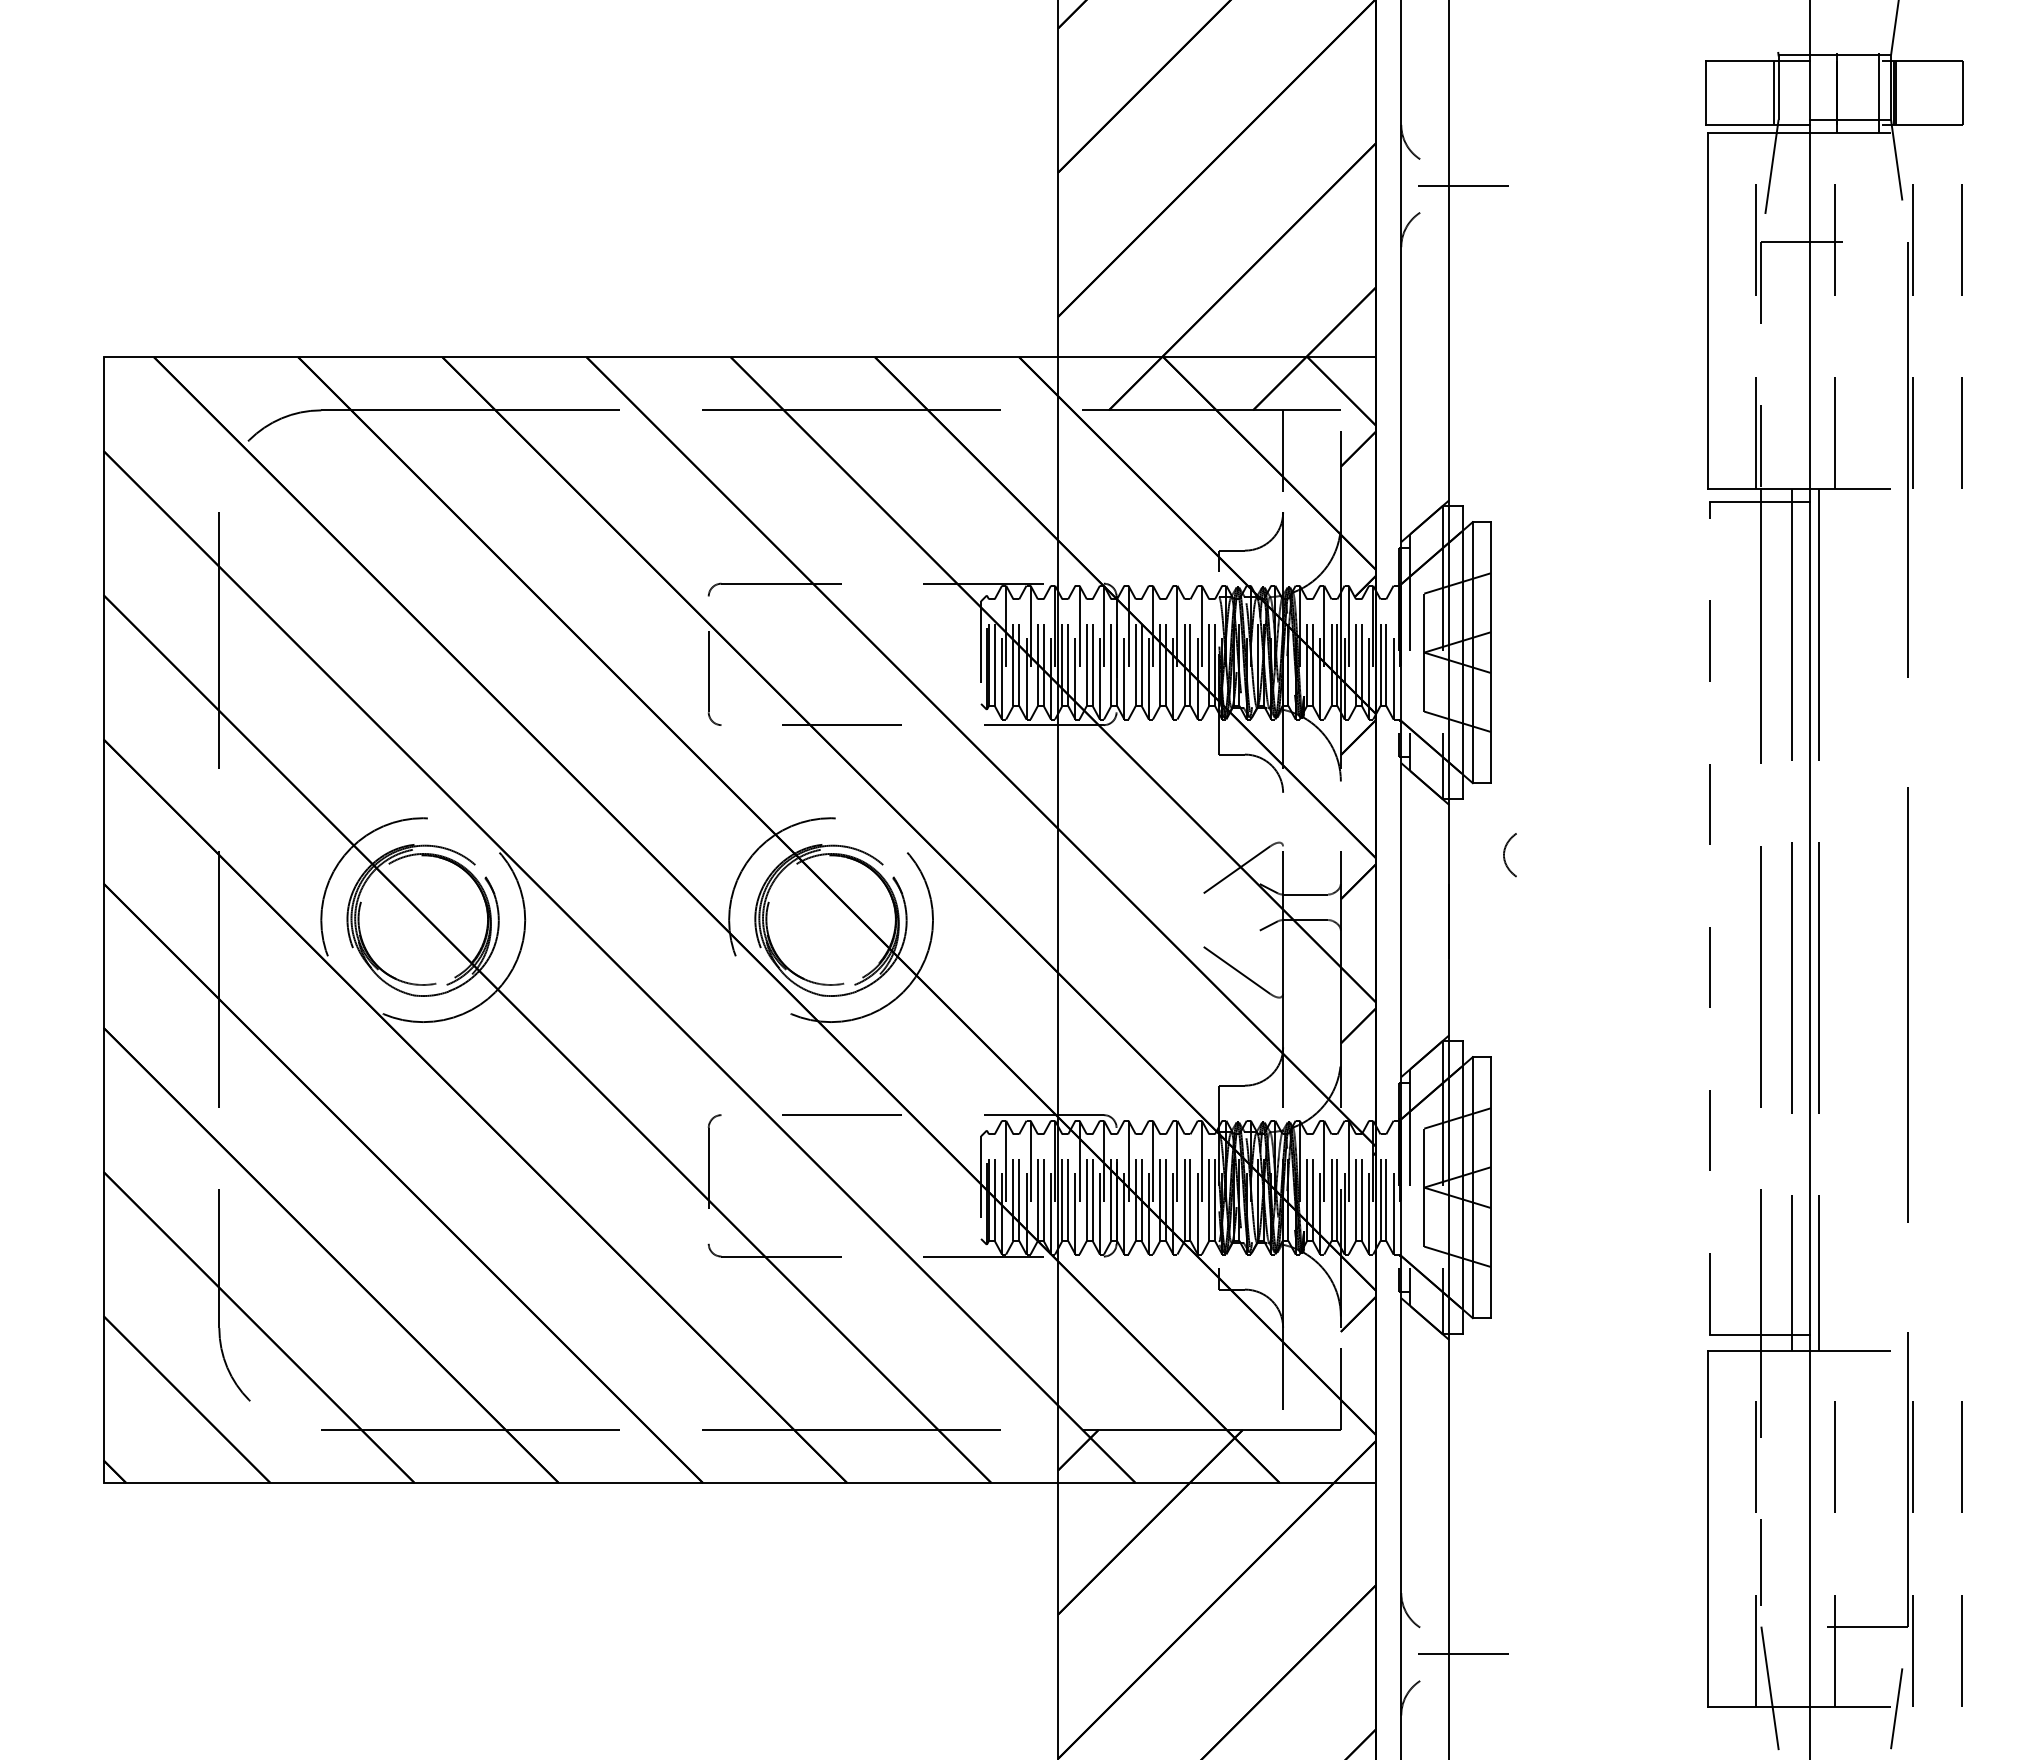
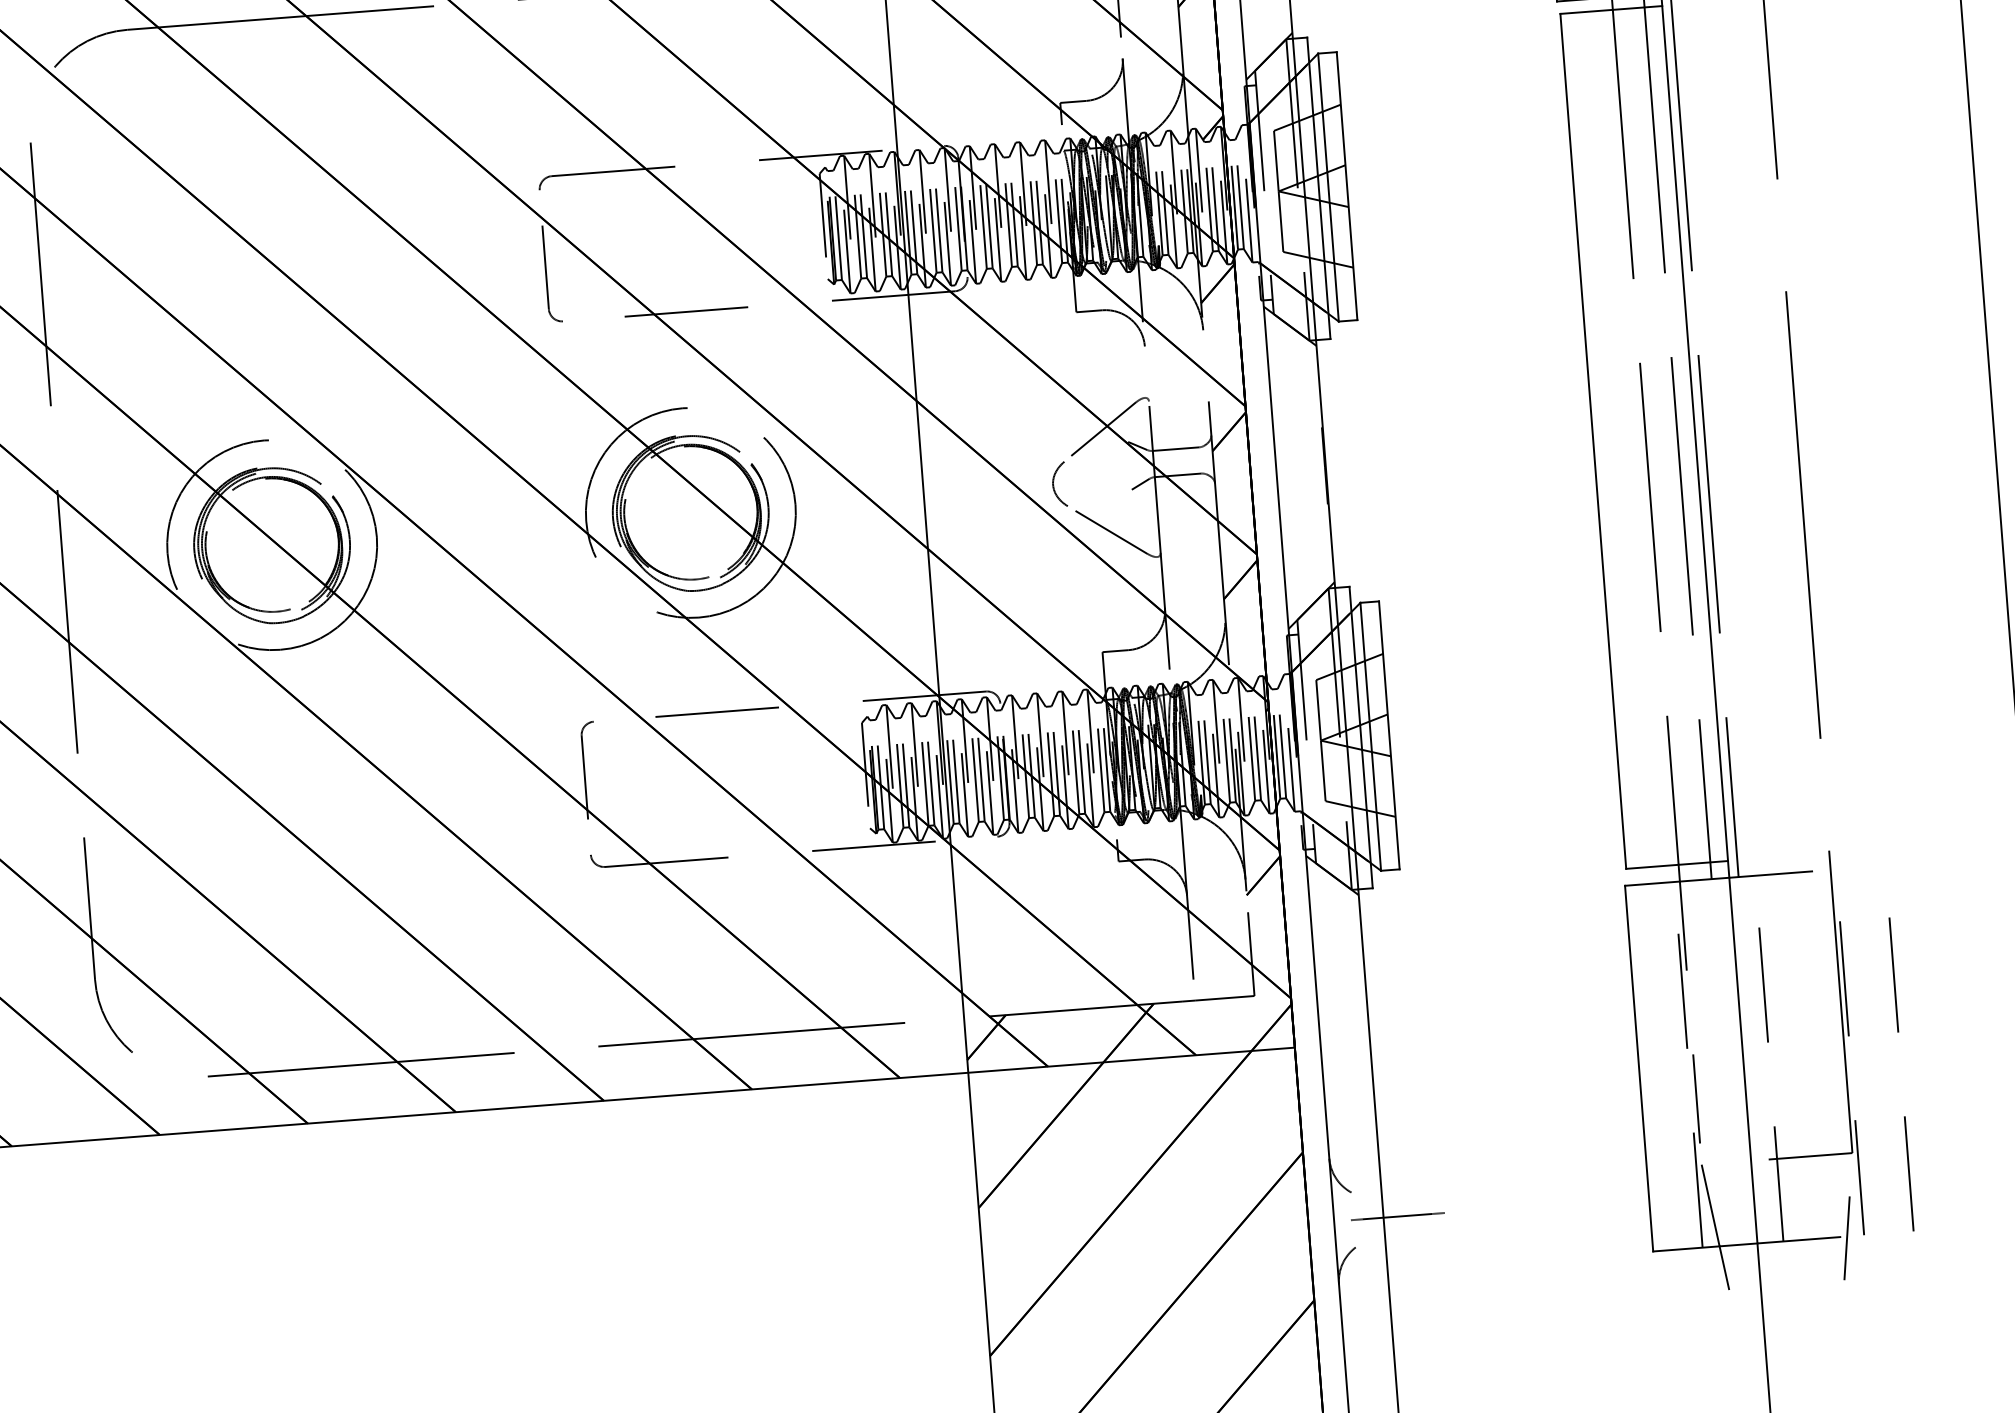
part: (1509, 855) -> (1058, 484), moved
line: (1710, 917) -> (1593, 440), dashed -> solid

